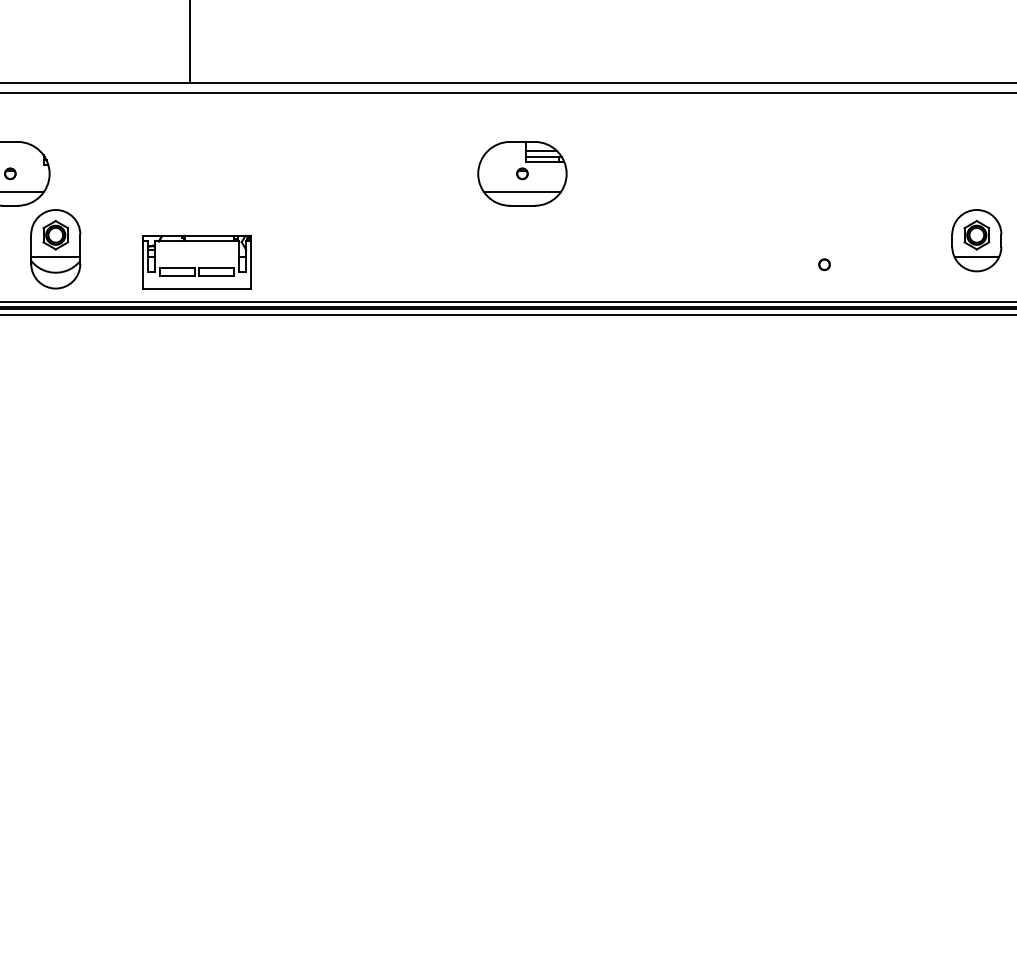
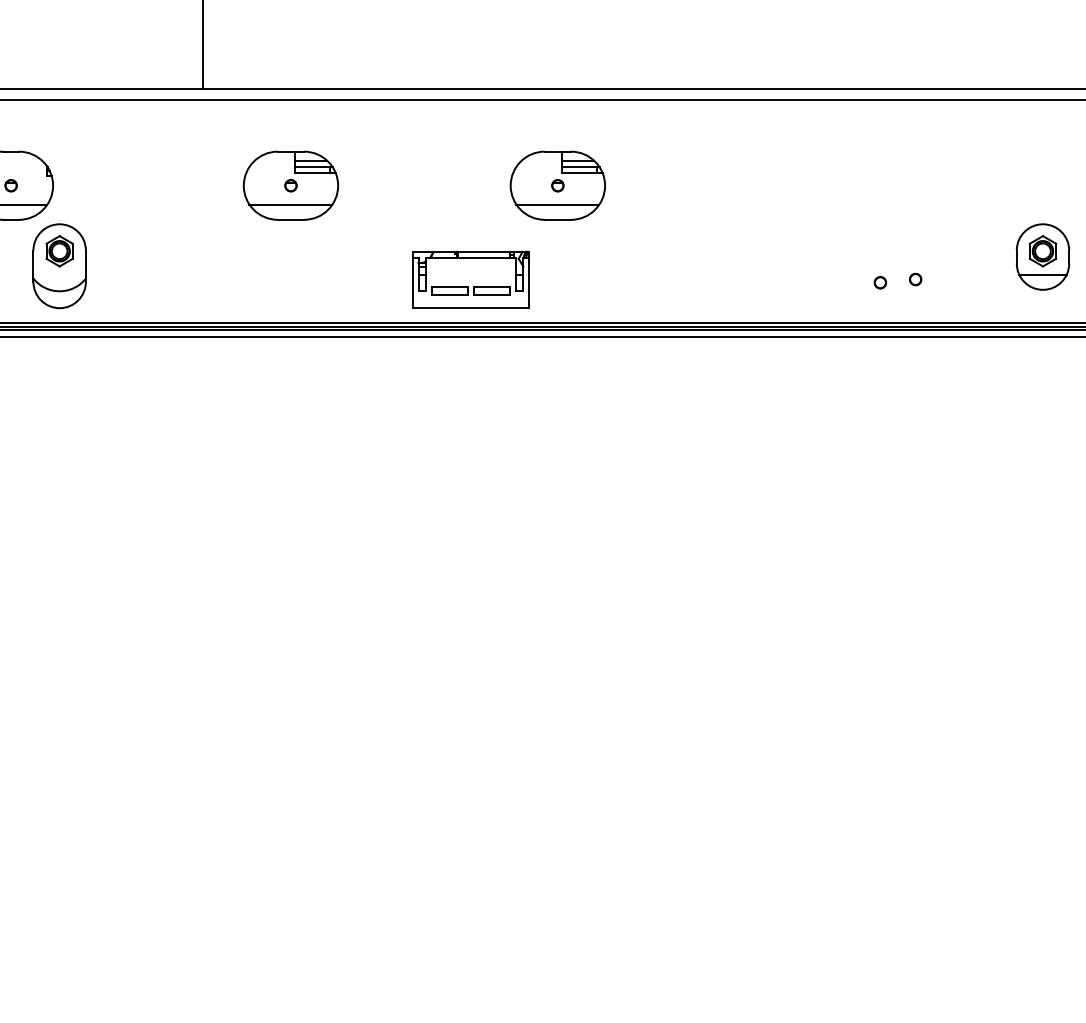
part: (272, 173) -> (291, 185), added
line: (55, 257) -> (59, 275), removed
part: (196, 261) -> (470, 279), moved
circle: (857, 261) -> (915, 279), added

